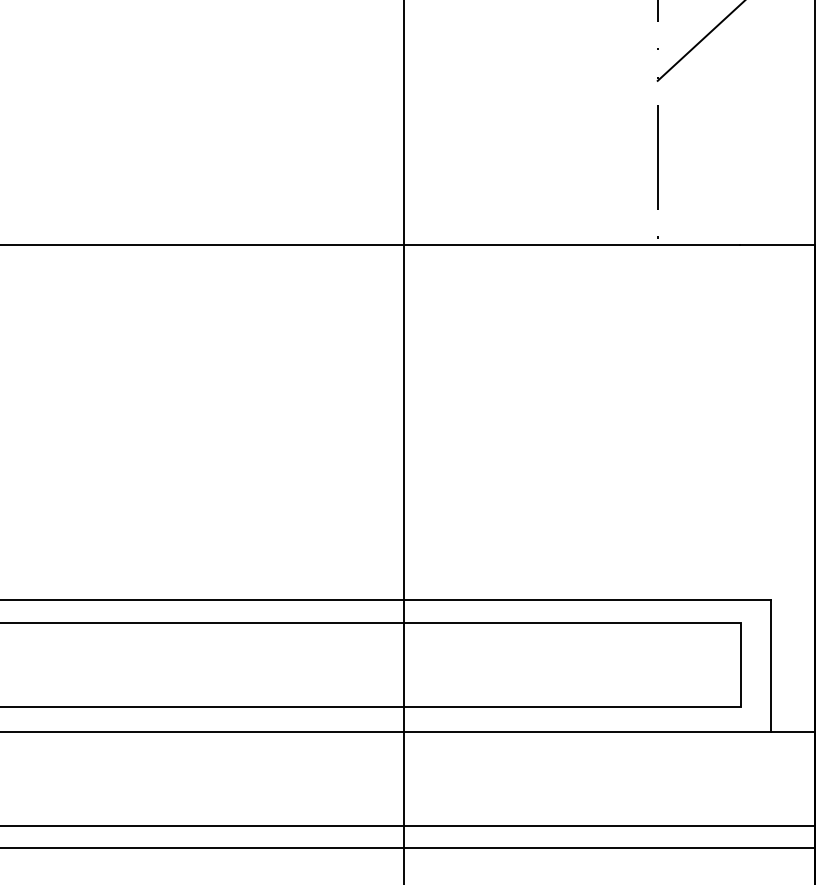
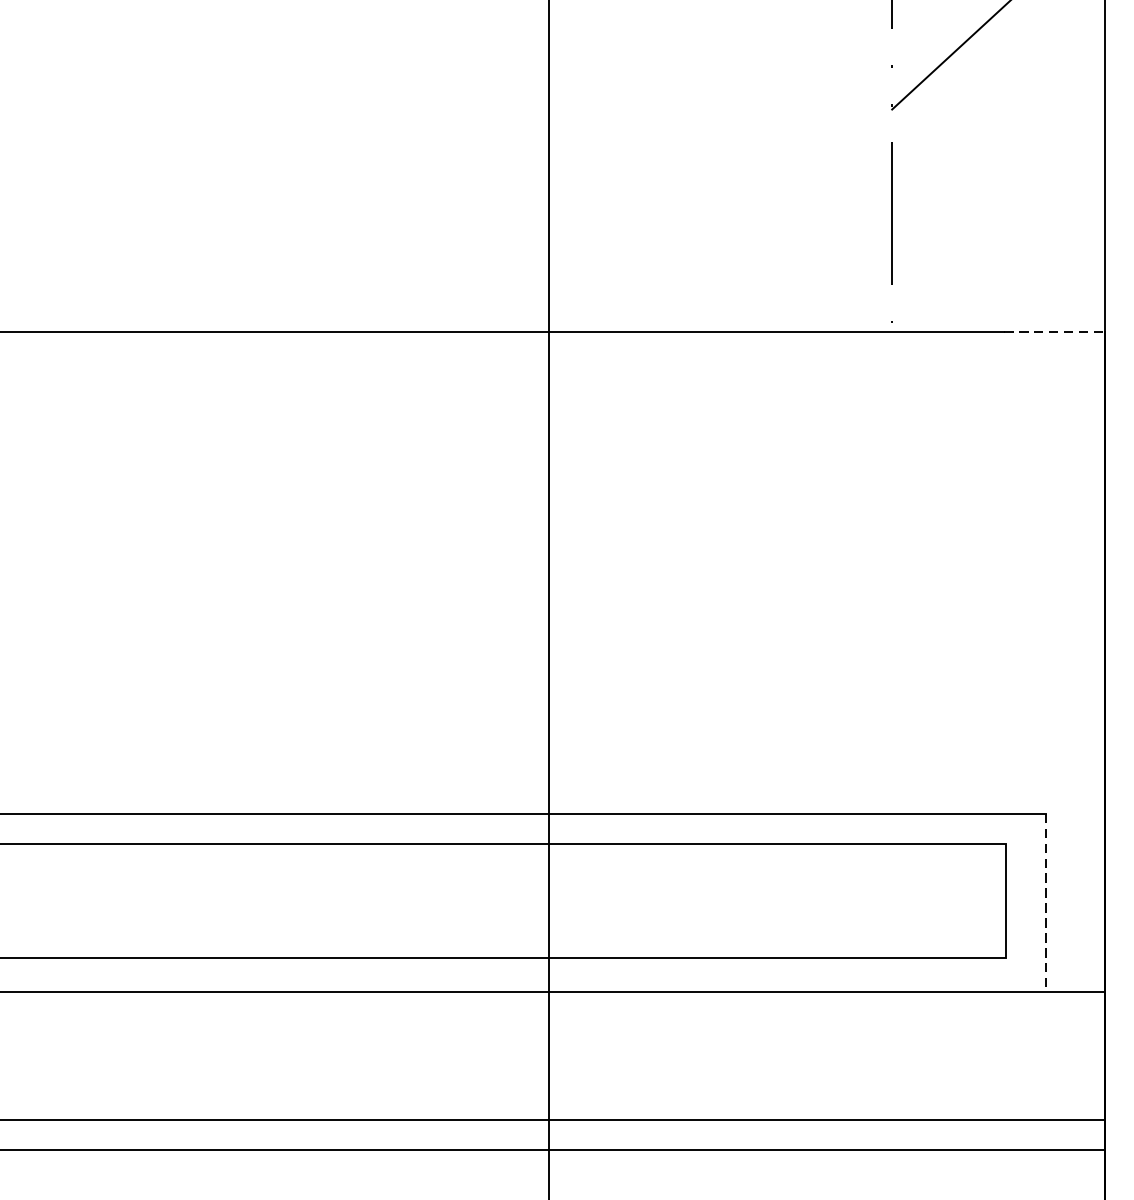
line: (777, 245) -> (1054, 332), solid -> dashed
line: (770, 665) -> (1045, 902), solid -> dashed

